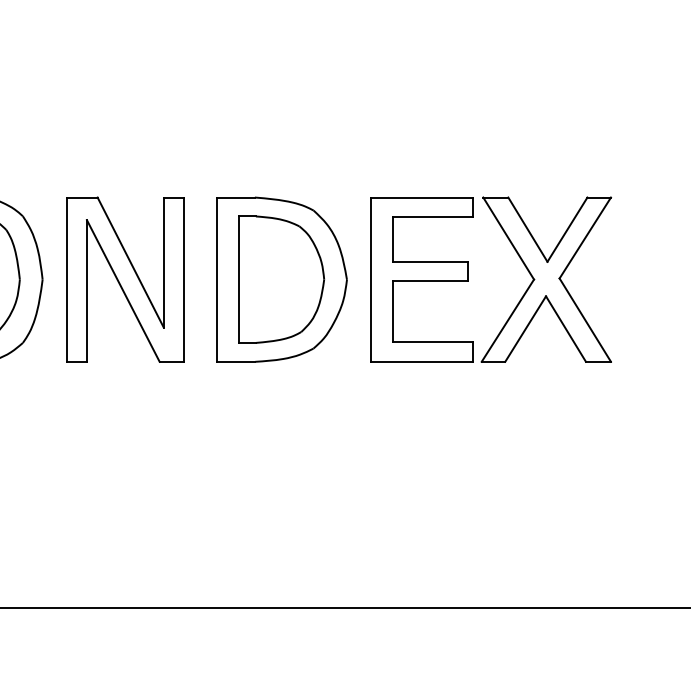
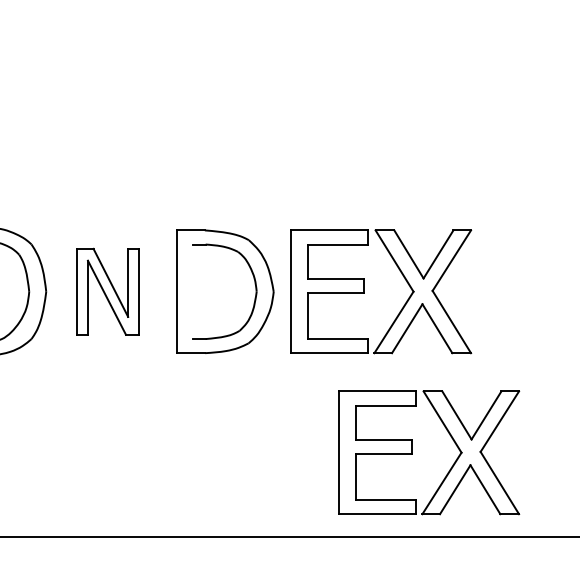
part: (124, 279) -> (107, 291), size x0.7
line: (239, 279) -> (193, 291), removed
part: (532, 494) -> (412, 452), added

